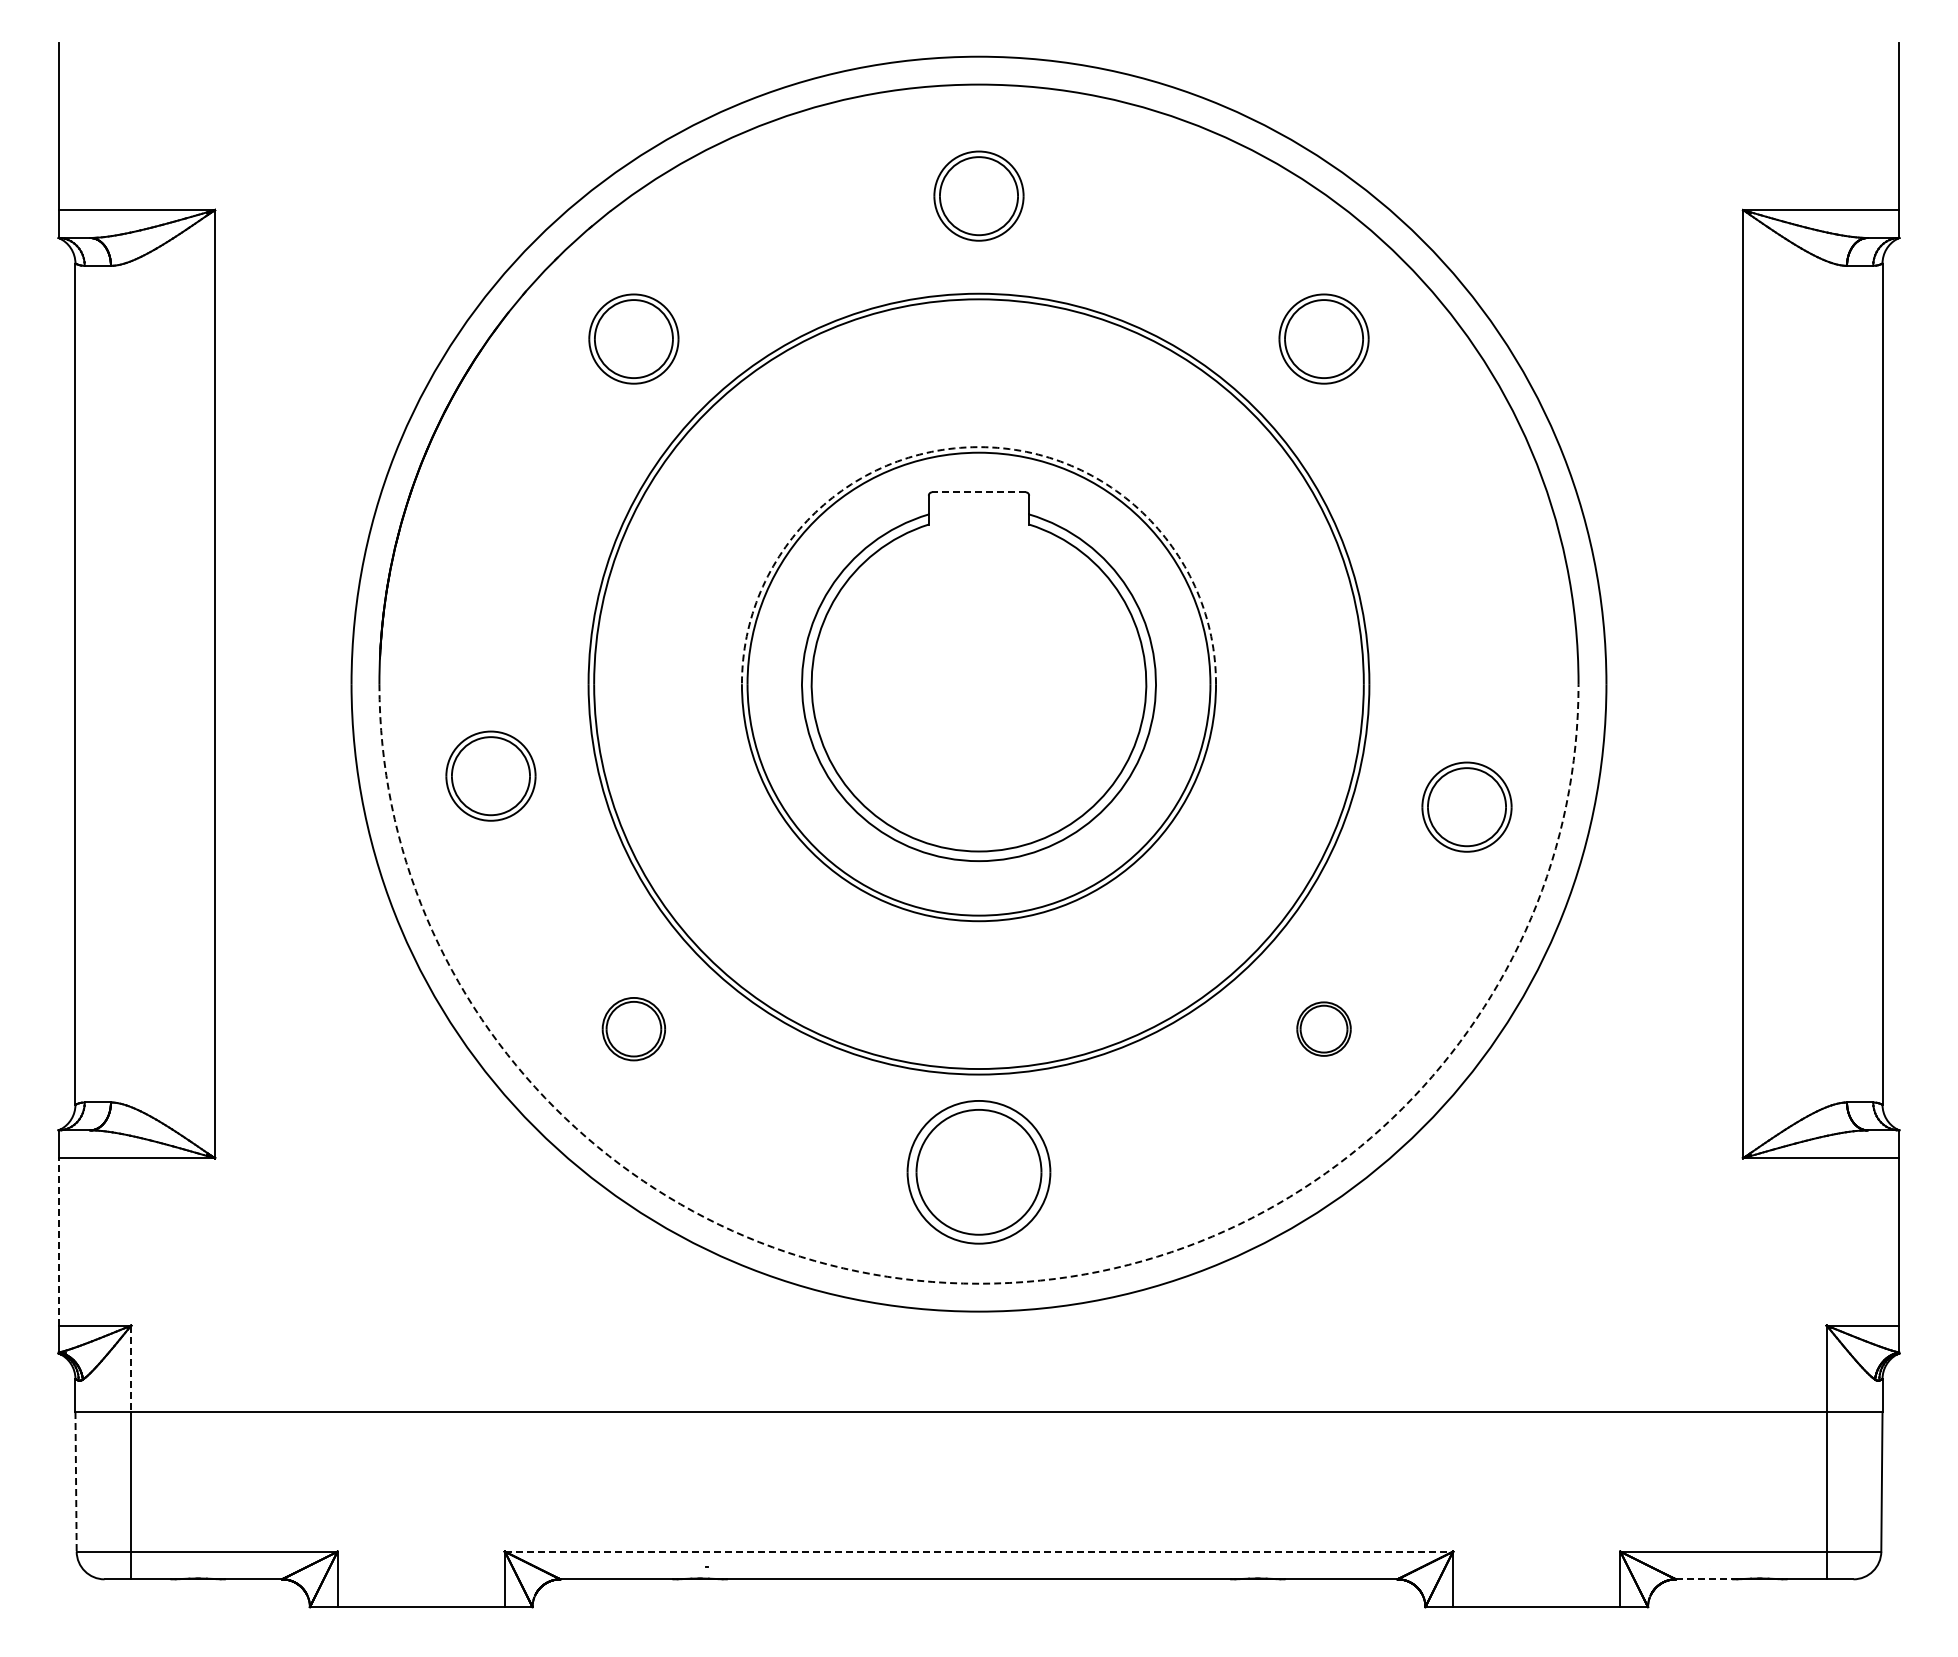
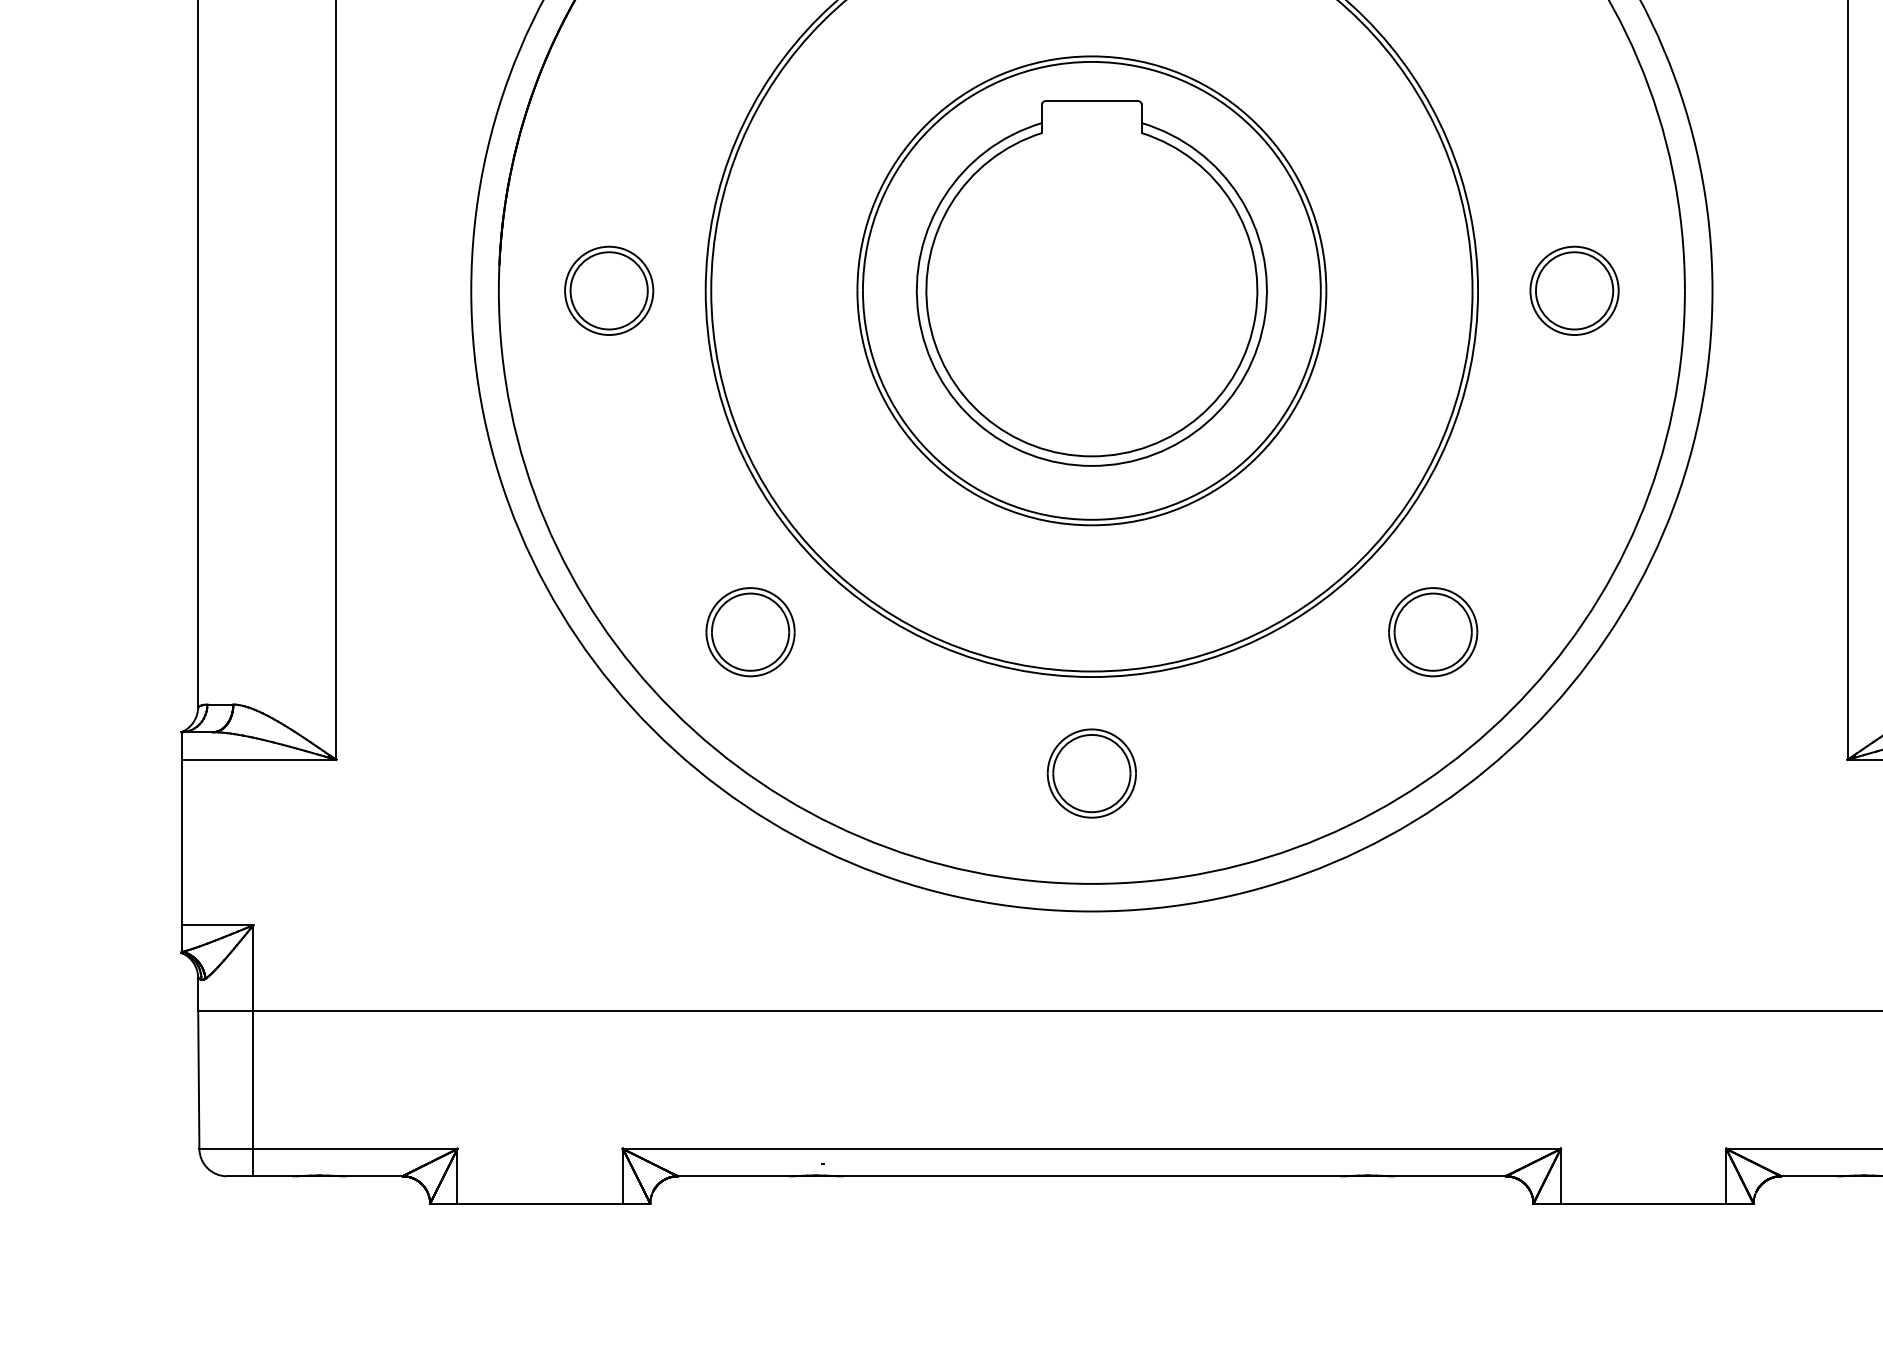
arc: (979, 447) -> (1092, 56), dashed -> solid
line: (979, 492) -> (1092, 101), dashed -> solid
part: (490, 775) -> (608, 290), moved
part: (1466, 806) -> (1574, 290), moved
part: (633, 1028) -> (750, 631), size x1.43
part: (1323, 1028) -> (1432, 631), size x1.67
part: (978, 1171) -> (1091, 772), size x0.62
line: (58, 1241) -> (181, 842), dashed -> solid
arc: (979, 1283) -> (1092, 883), dashed -> solid
line: (131, 1369) -> (253, 968), dashed -> solid
line: (76, 1481) -> (199, 1079), dashed -> solid
line: (979, 1551) -> (1092, 1148), dashed -> solid
line: (1704, 1579) -> (1809, 1176), dashed -> solid

